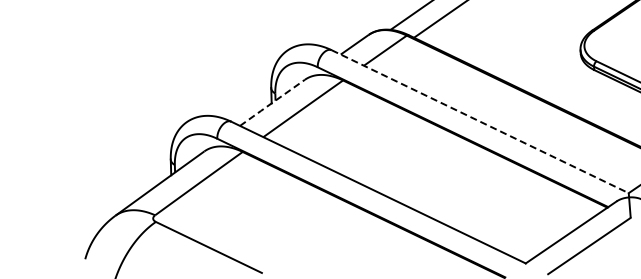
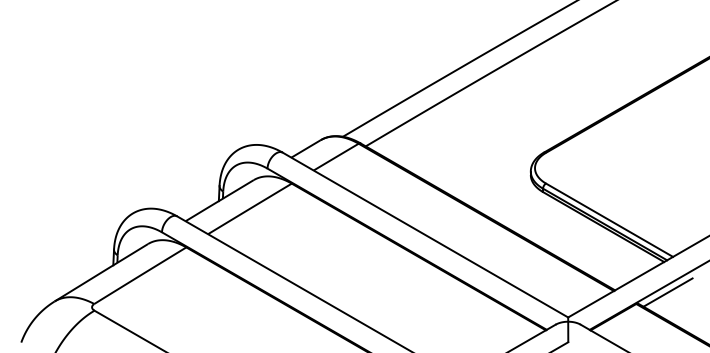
line: (272, 102) -> (219, 200), dashed -> solid
line: (480, 122) -> (425, 235), dashed -> solid

